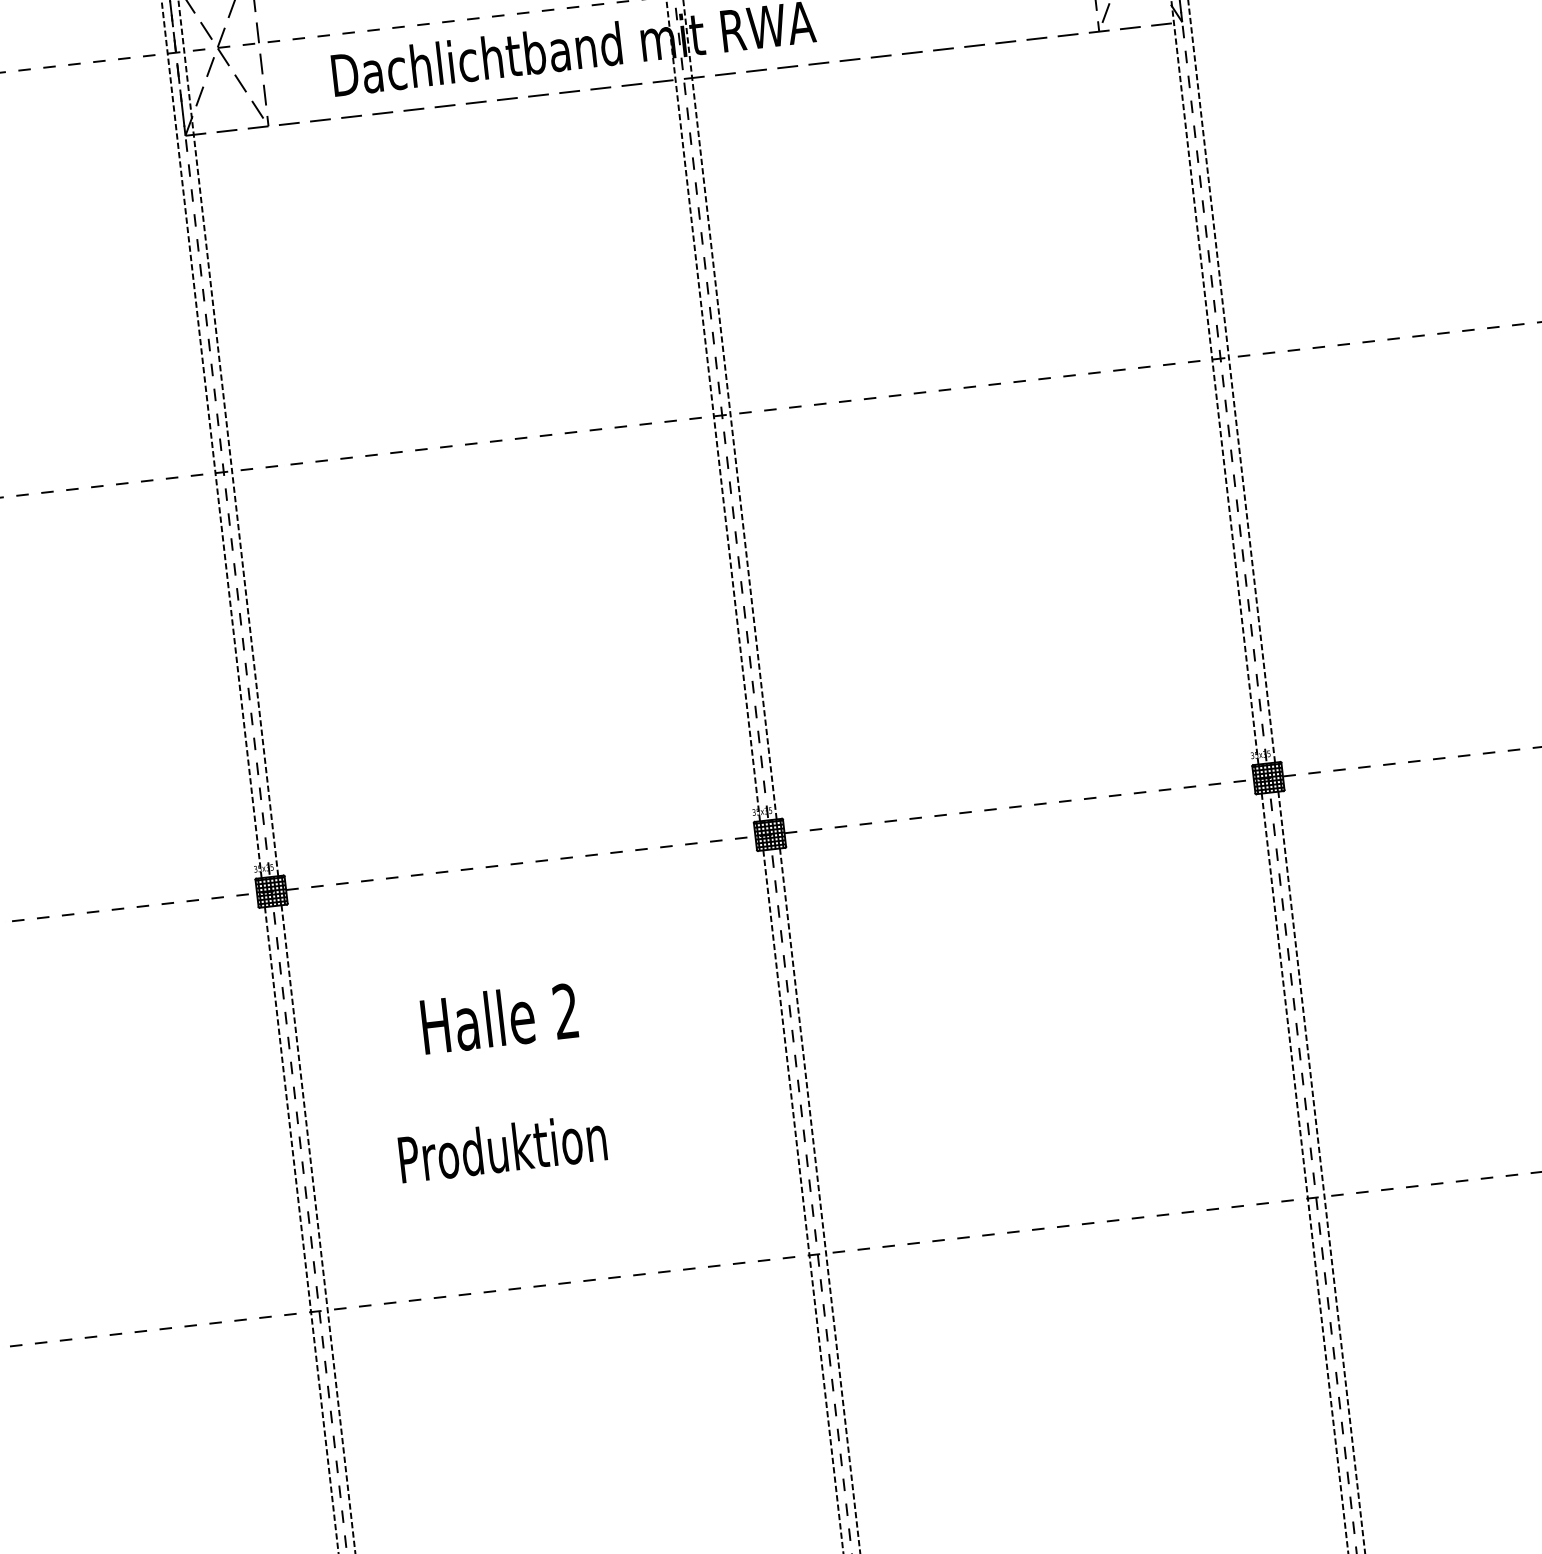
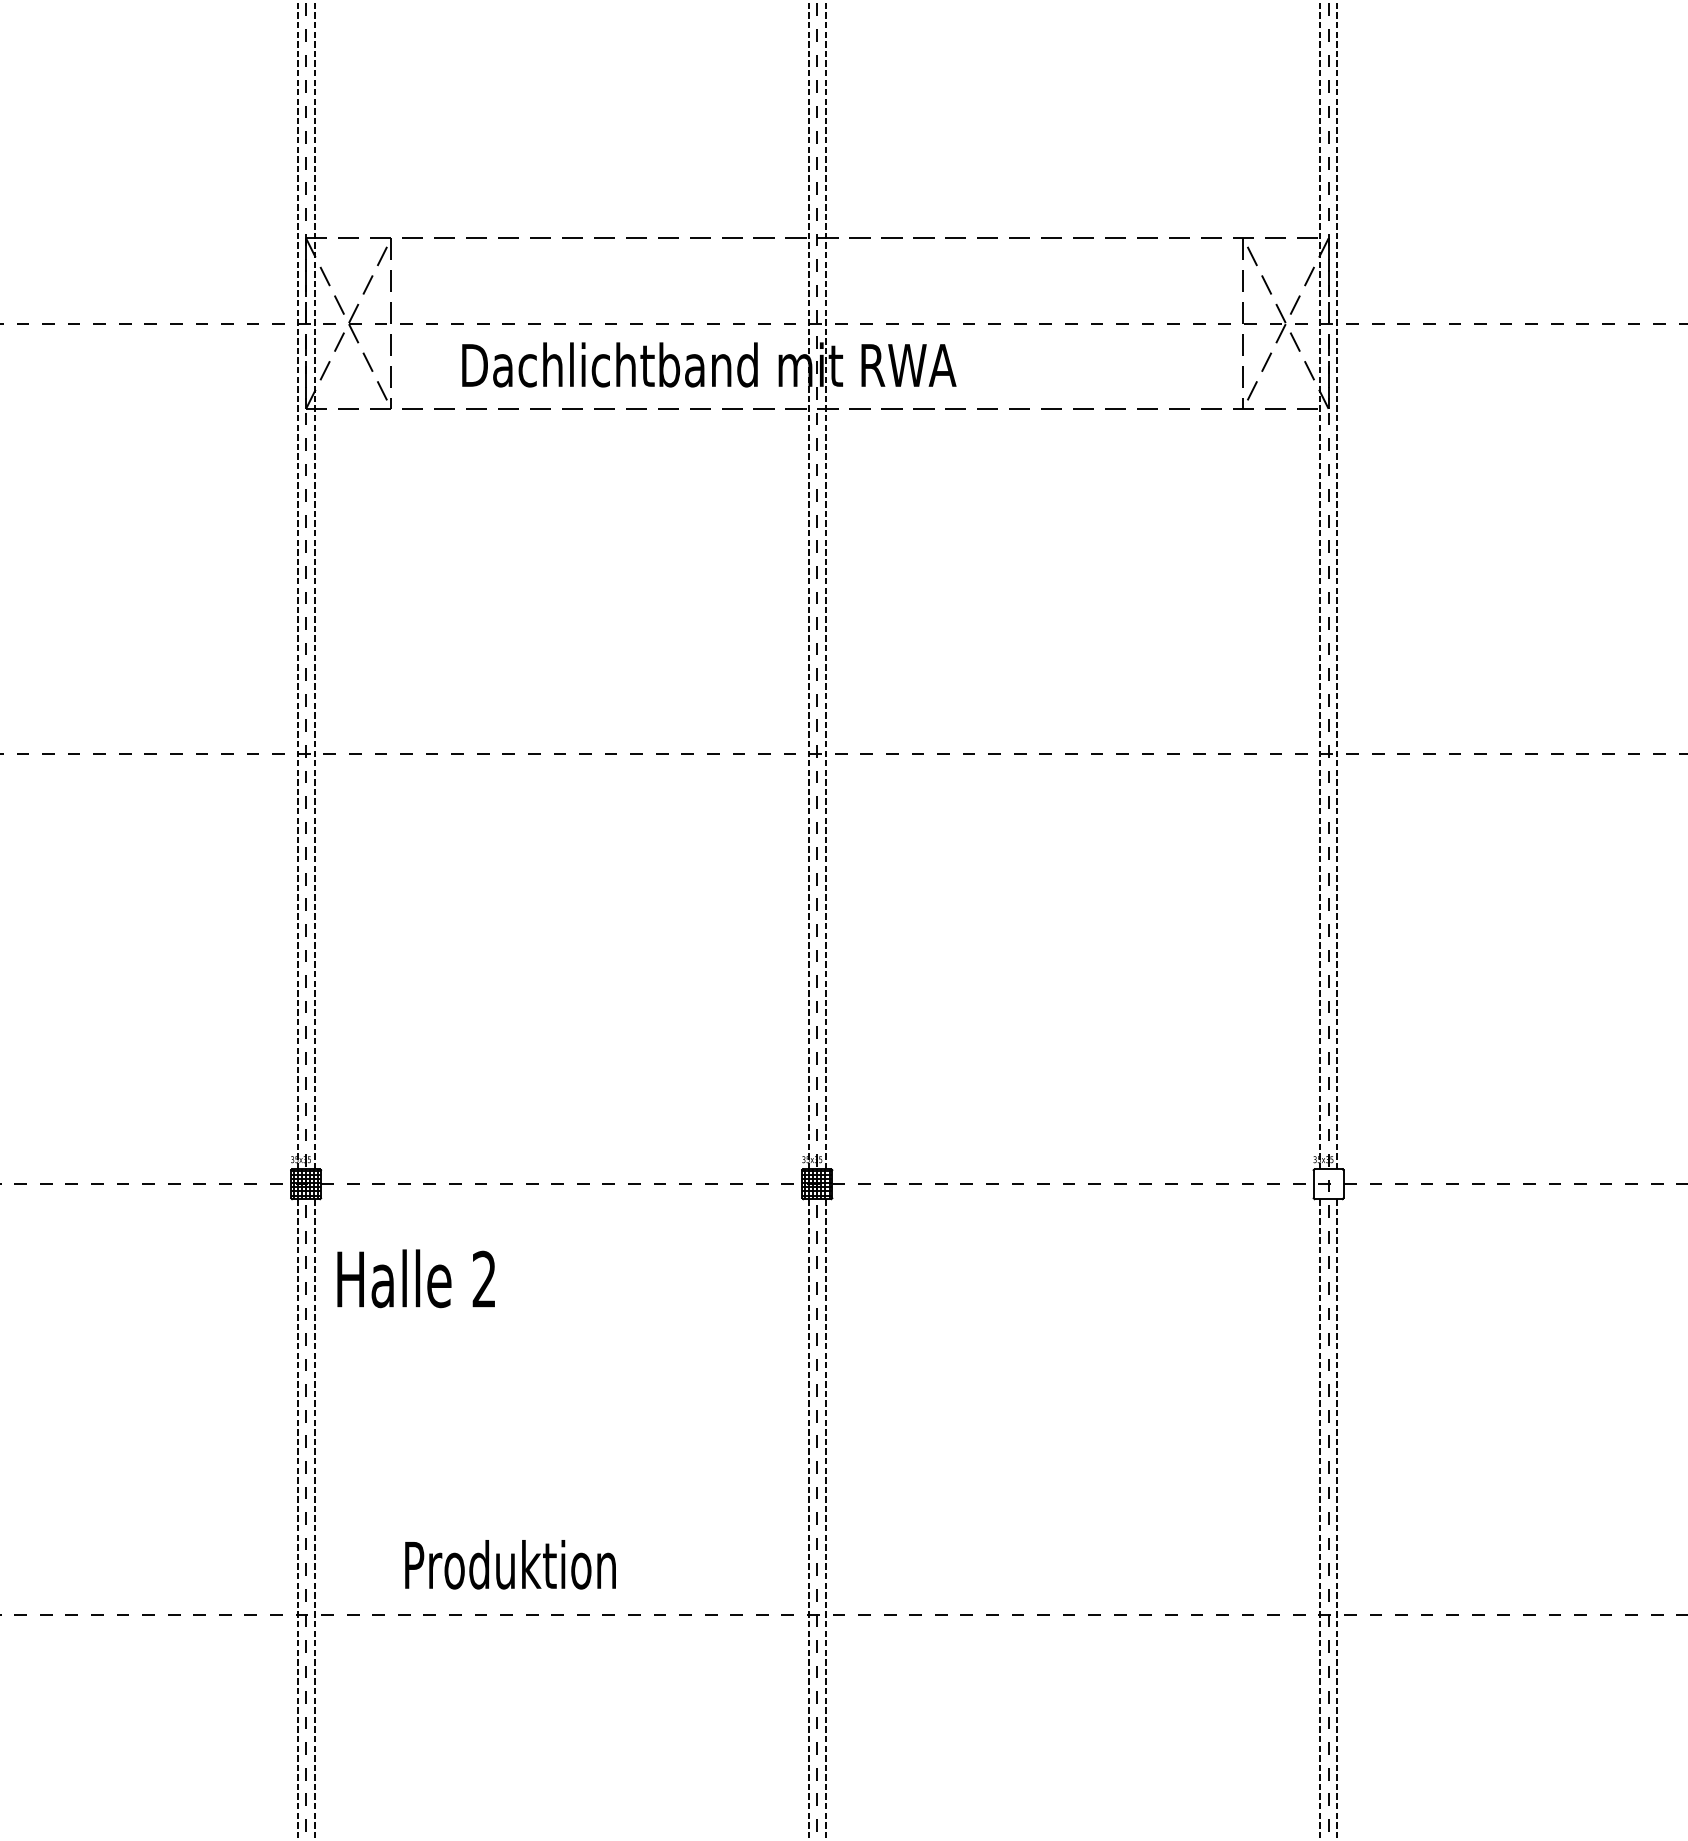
hatch: (1268, 778) -> (1328, 1184), removed
text: (498, 1018) -> (415, 1278), moved
text: (502, 1148) -> (510, 1564), moved

